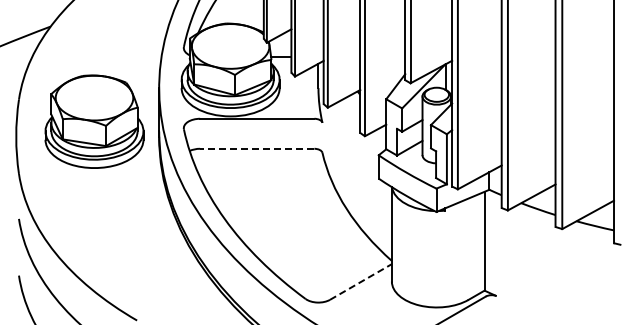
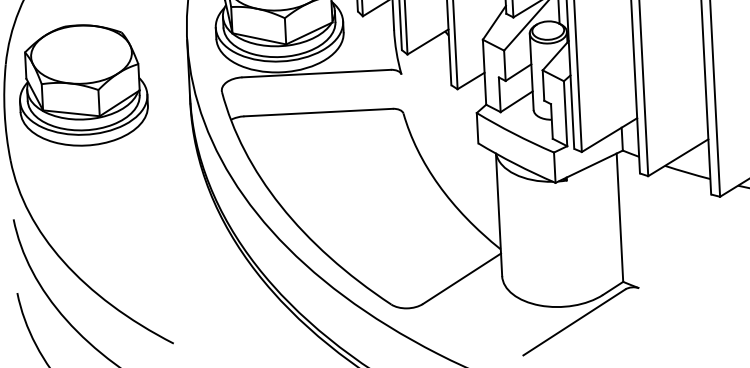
part: (94, 121) -> (83, 85), moved
line: (256, 148) -> (317, 112), dashed -> solid
line: (360, 281) -> (461, 278), dashed -> solid

